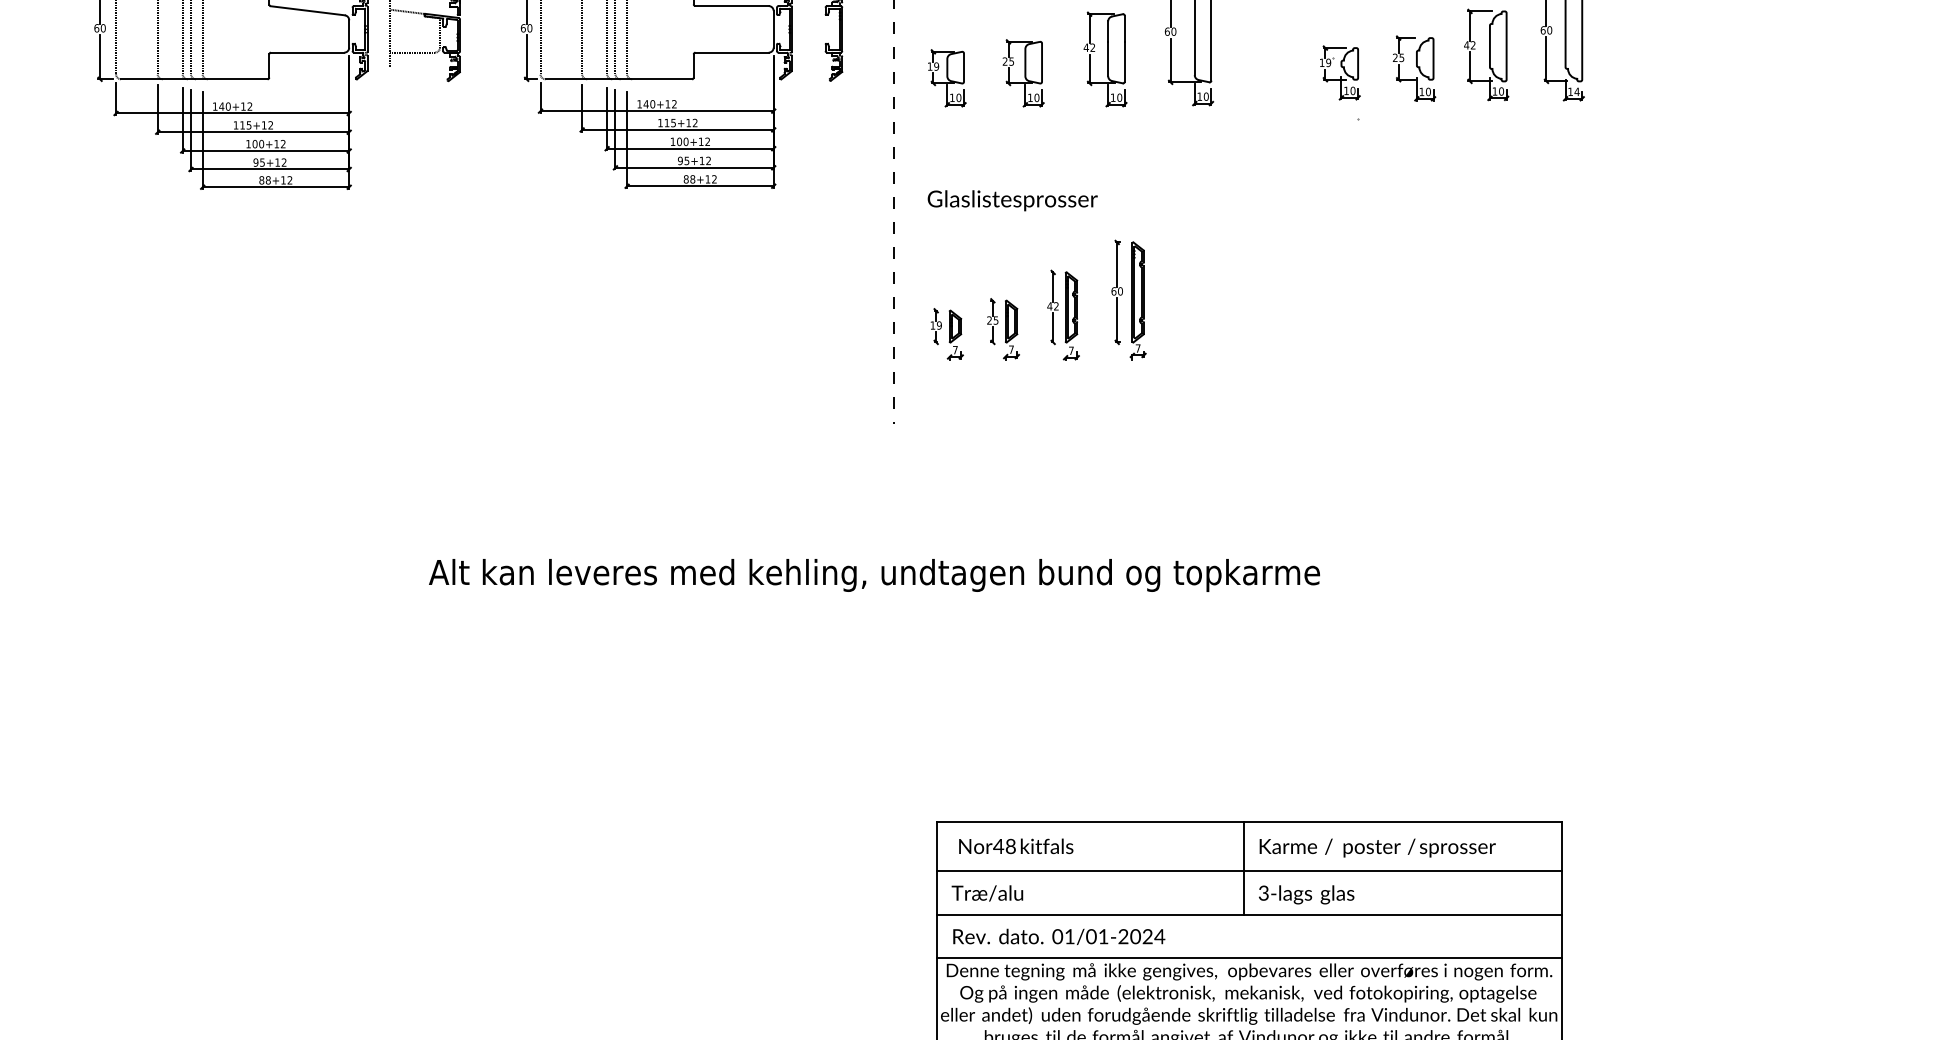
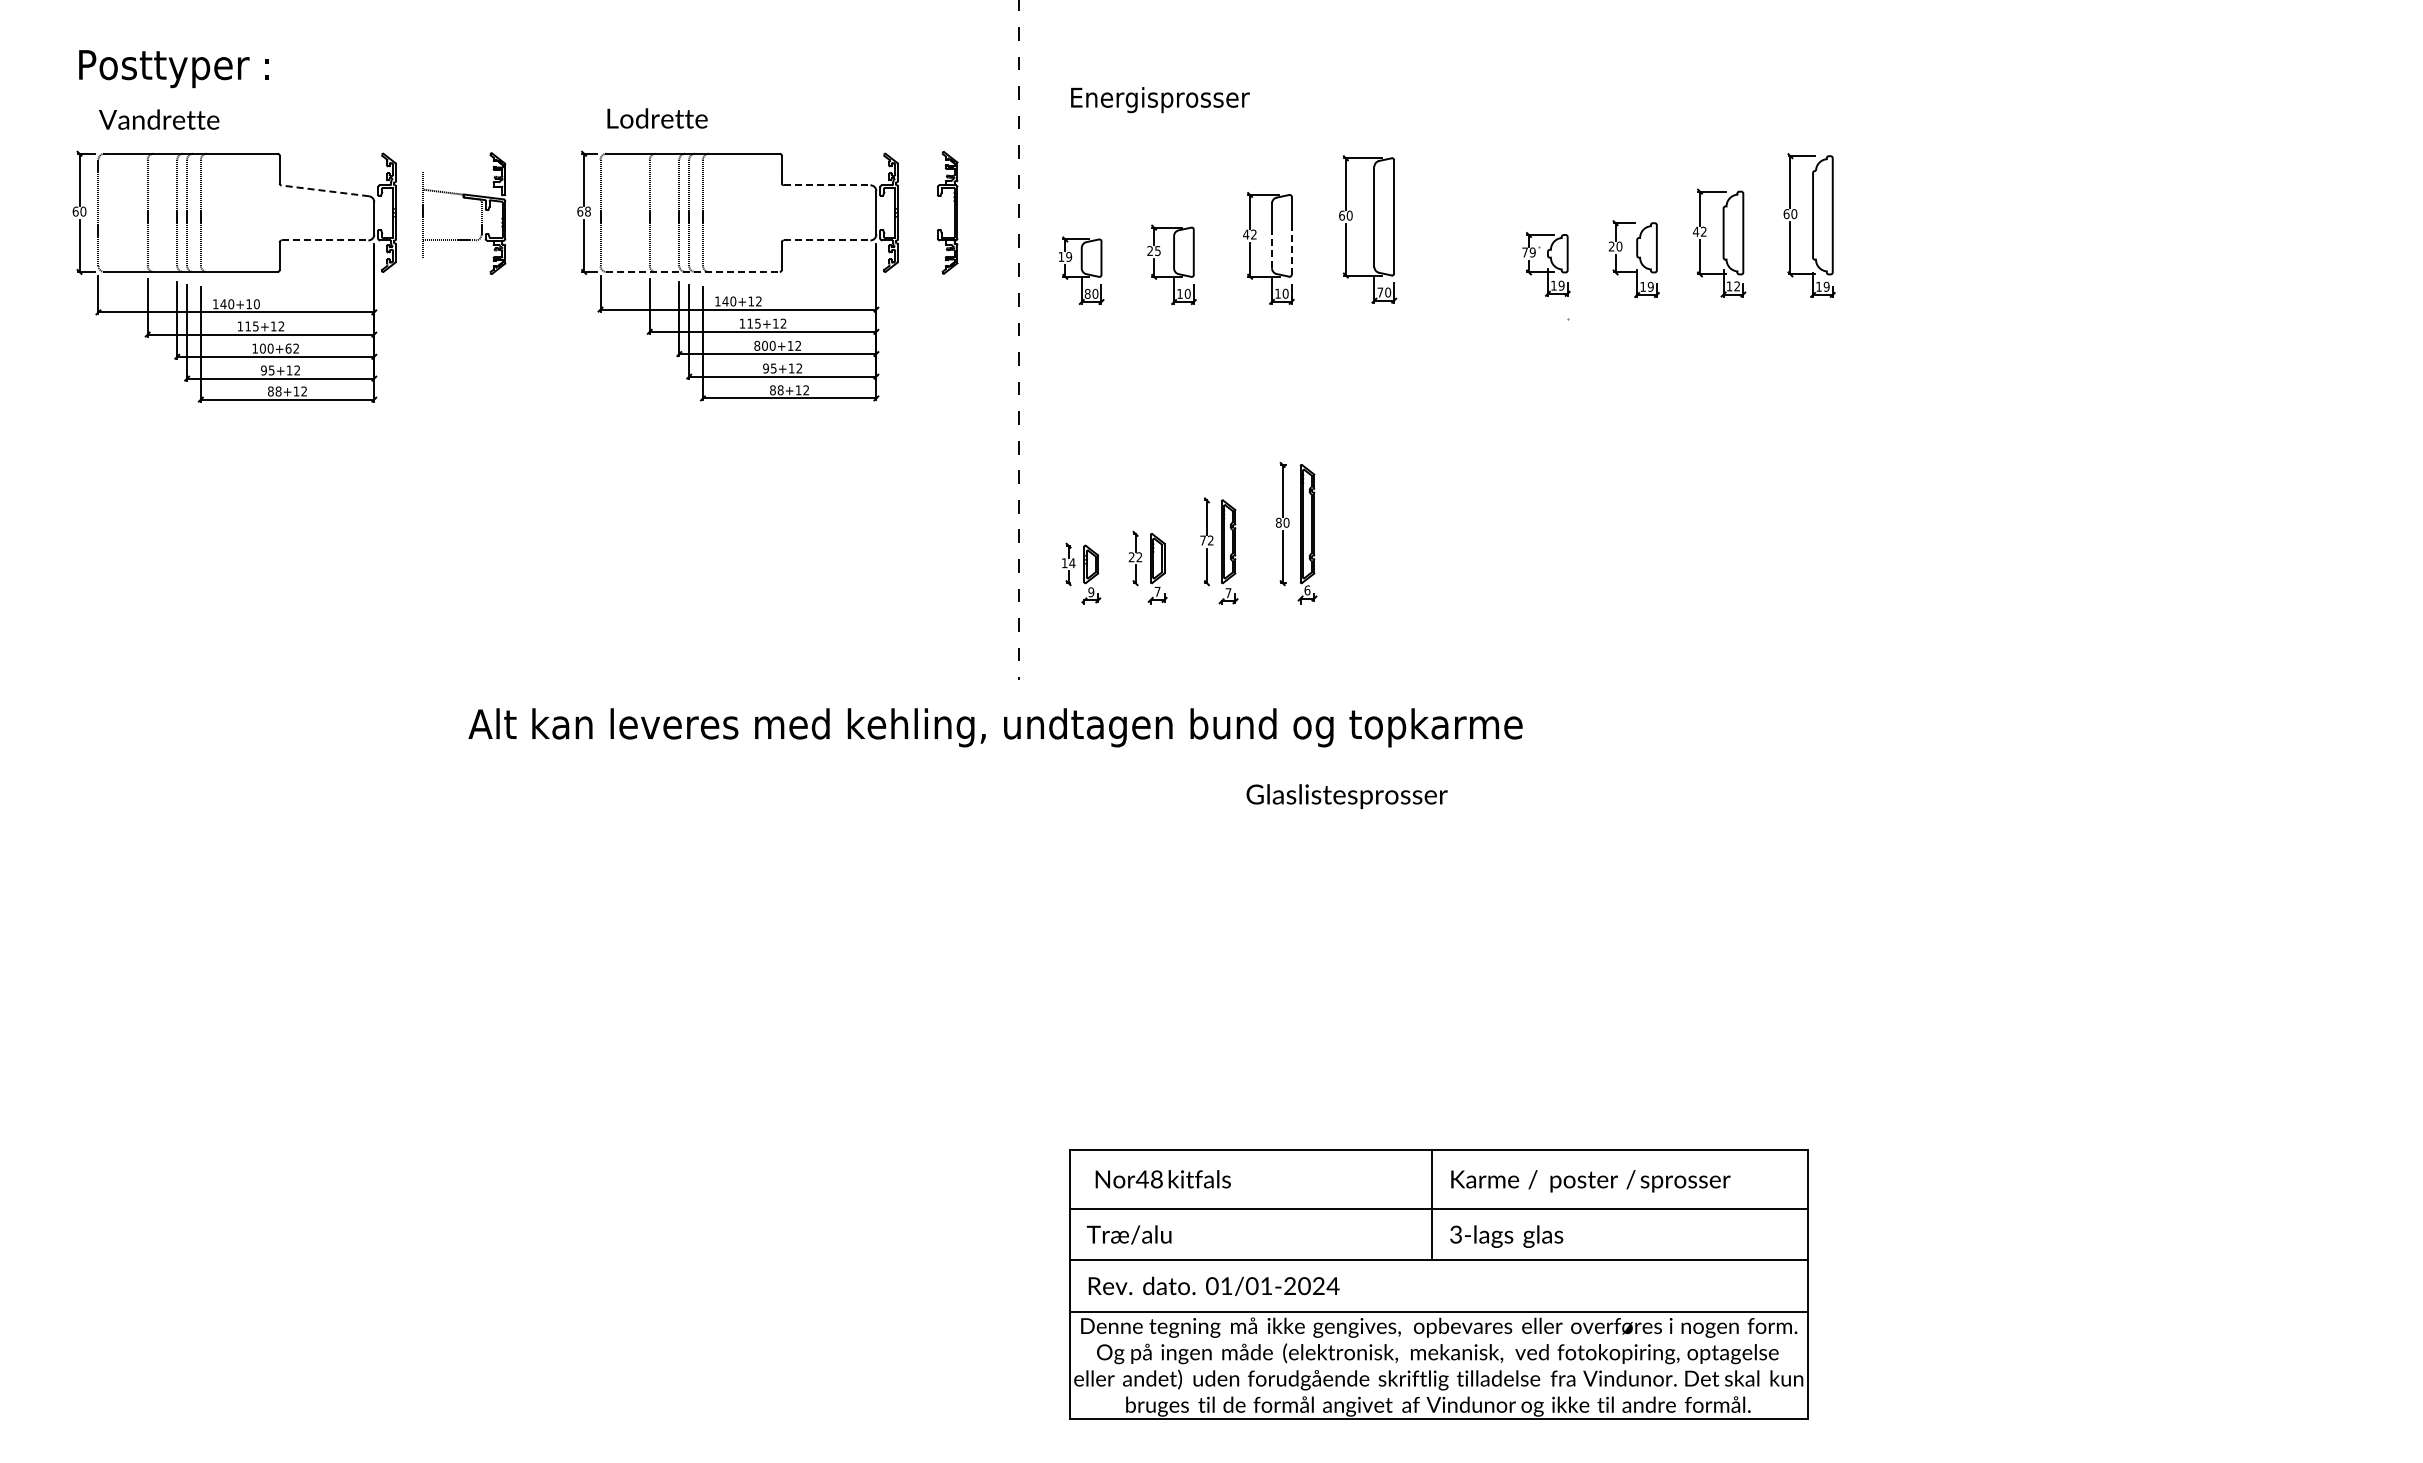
line: (732, 6) -> (827, 185), solid -> dashed
line: (307, 10) -> (324, 190), solid -> dashed
text: (529, 28) -> (587, 211), 60 -> 68
line: (307, 52) -> (325, 240), solid -> dashed
line: (732, 52) -> (827, 240), solid -> dashed
text: (1401, 57) -> (1619, 246), 25 -> 20
line: (1108, 58) -> (1272, 247), solid -> dashed
line: (1124, 61) -> (1291, 250), solid -> dashed
text: (1321, 62) -> (1524, 252), 19 -> 79
line: (619, 78) -> (693, 271), solid -> dashed
text: (1352, 90) -> (1561, 285), 10 -> 19
text: (1428, 91) -> (1650, 286), 10 -> 19
text: (1501, 91) -> (1737, 286), 10 -> 12
text: (1576, 91) -> (1826, 286), 14 -> 19
text: (1199, 96) -> (1380, 292), 10 -> 70
text: (952, 97) -> (1087, 293), 10 -> 80
text: (249, 106) -> (256, 304), 140+12 -> 140+10
text: (673, 141) -> (757, 345), 100+12 -> 800+12
text: (276, 144) -> (288, 348), 100+12 -> 100+62
text: (1012, 200) -> (1346, 796), moved
text: (1113, 291) -> (1278, 522), 60 -> 80
text: (1049, 306) -> (1202, 540), 42 -> 72
text: (996, 320) -> (1139, 557), 25 -> 22
text: (939, 325) -> (1072, 563), 19 -> 14
text: (1138, 348) -> (1307, 590), 7 -> 6
text: (955, 350) -> (1091, 592), 7 -> 9
text: (874, 575) -> (995, 727), moved

